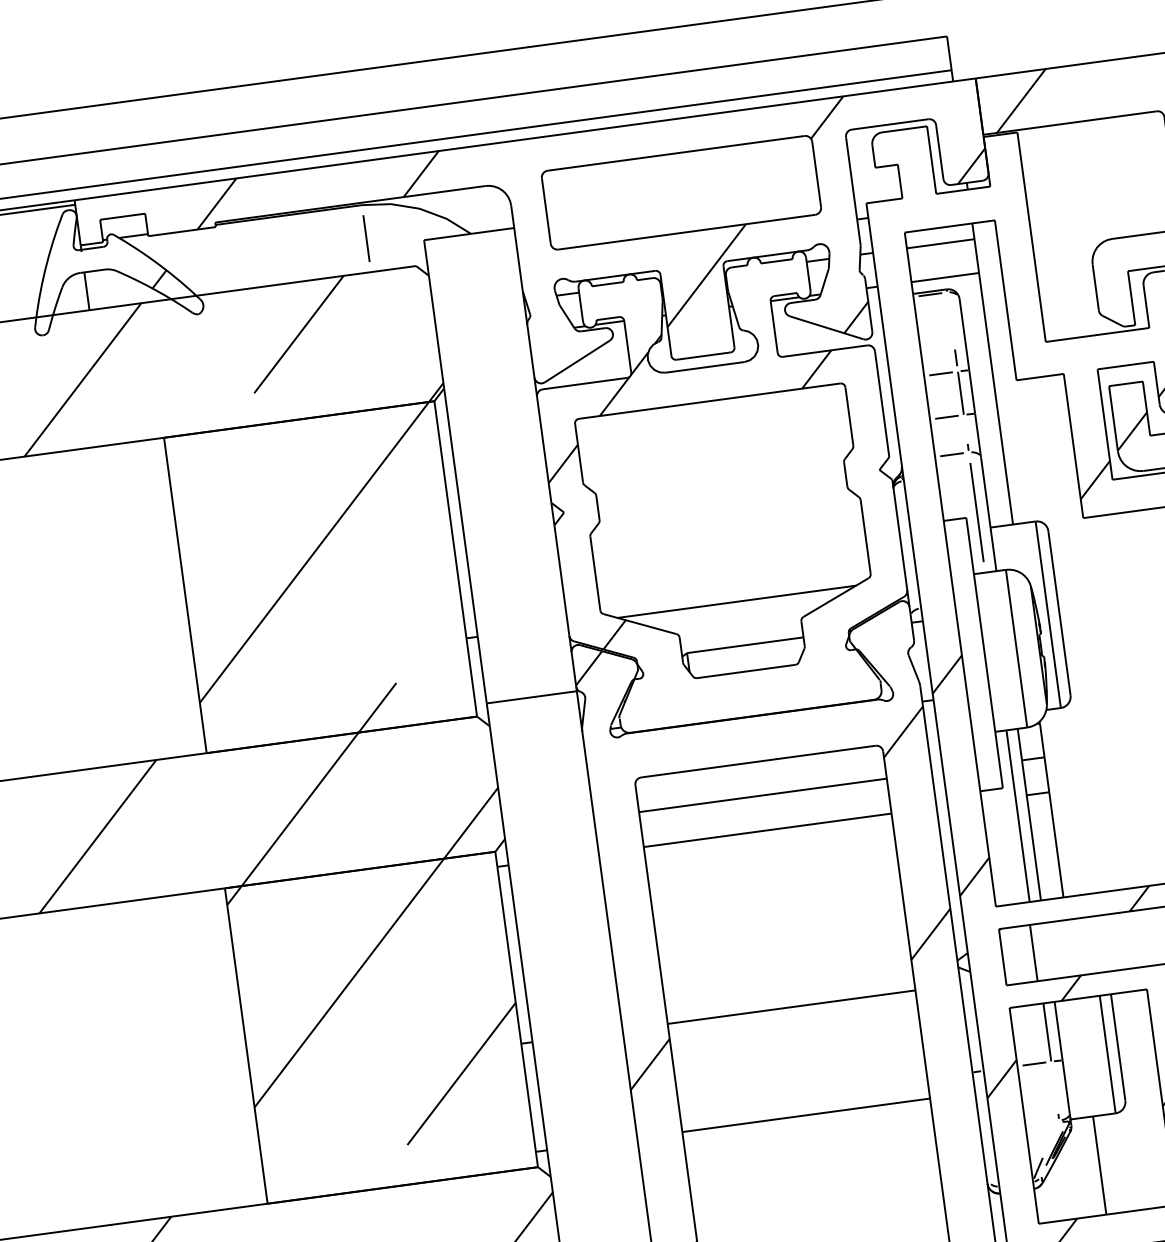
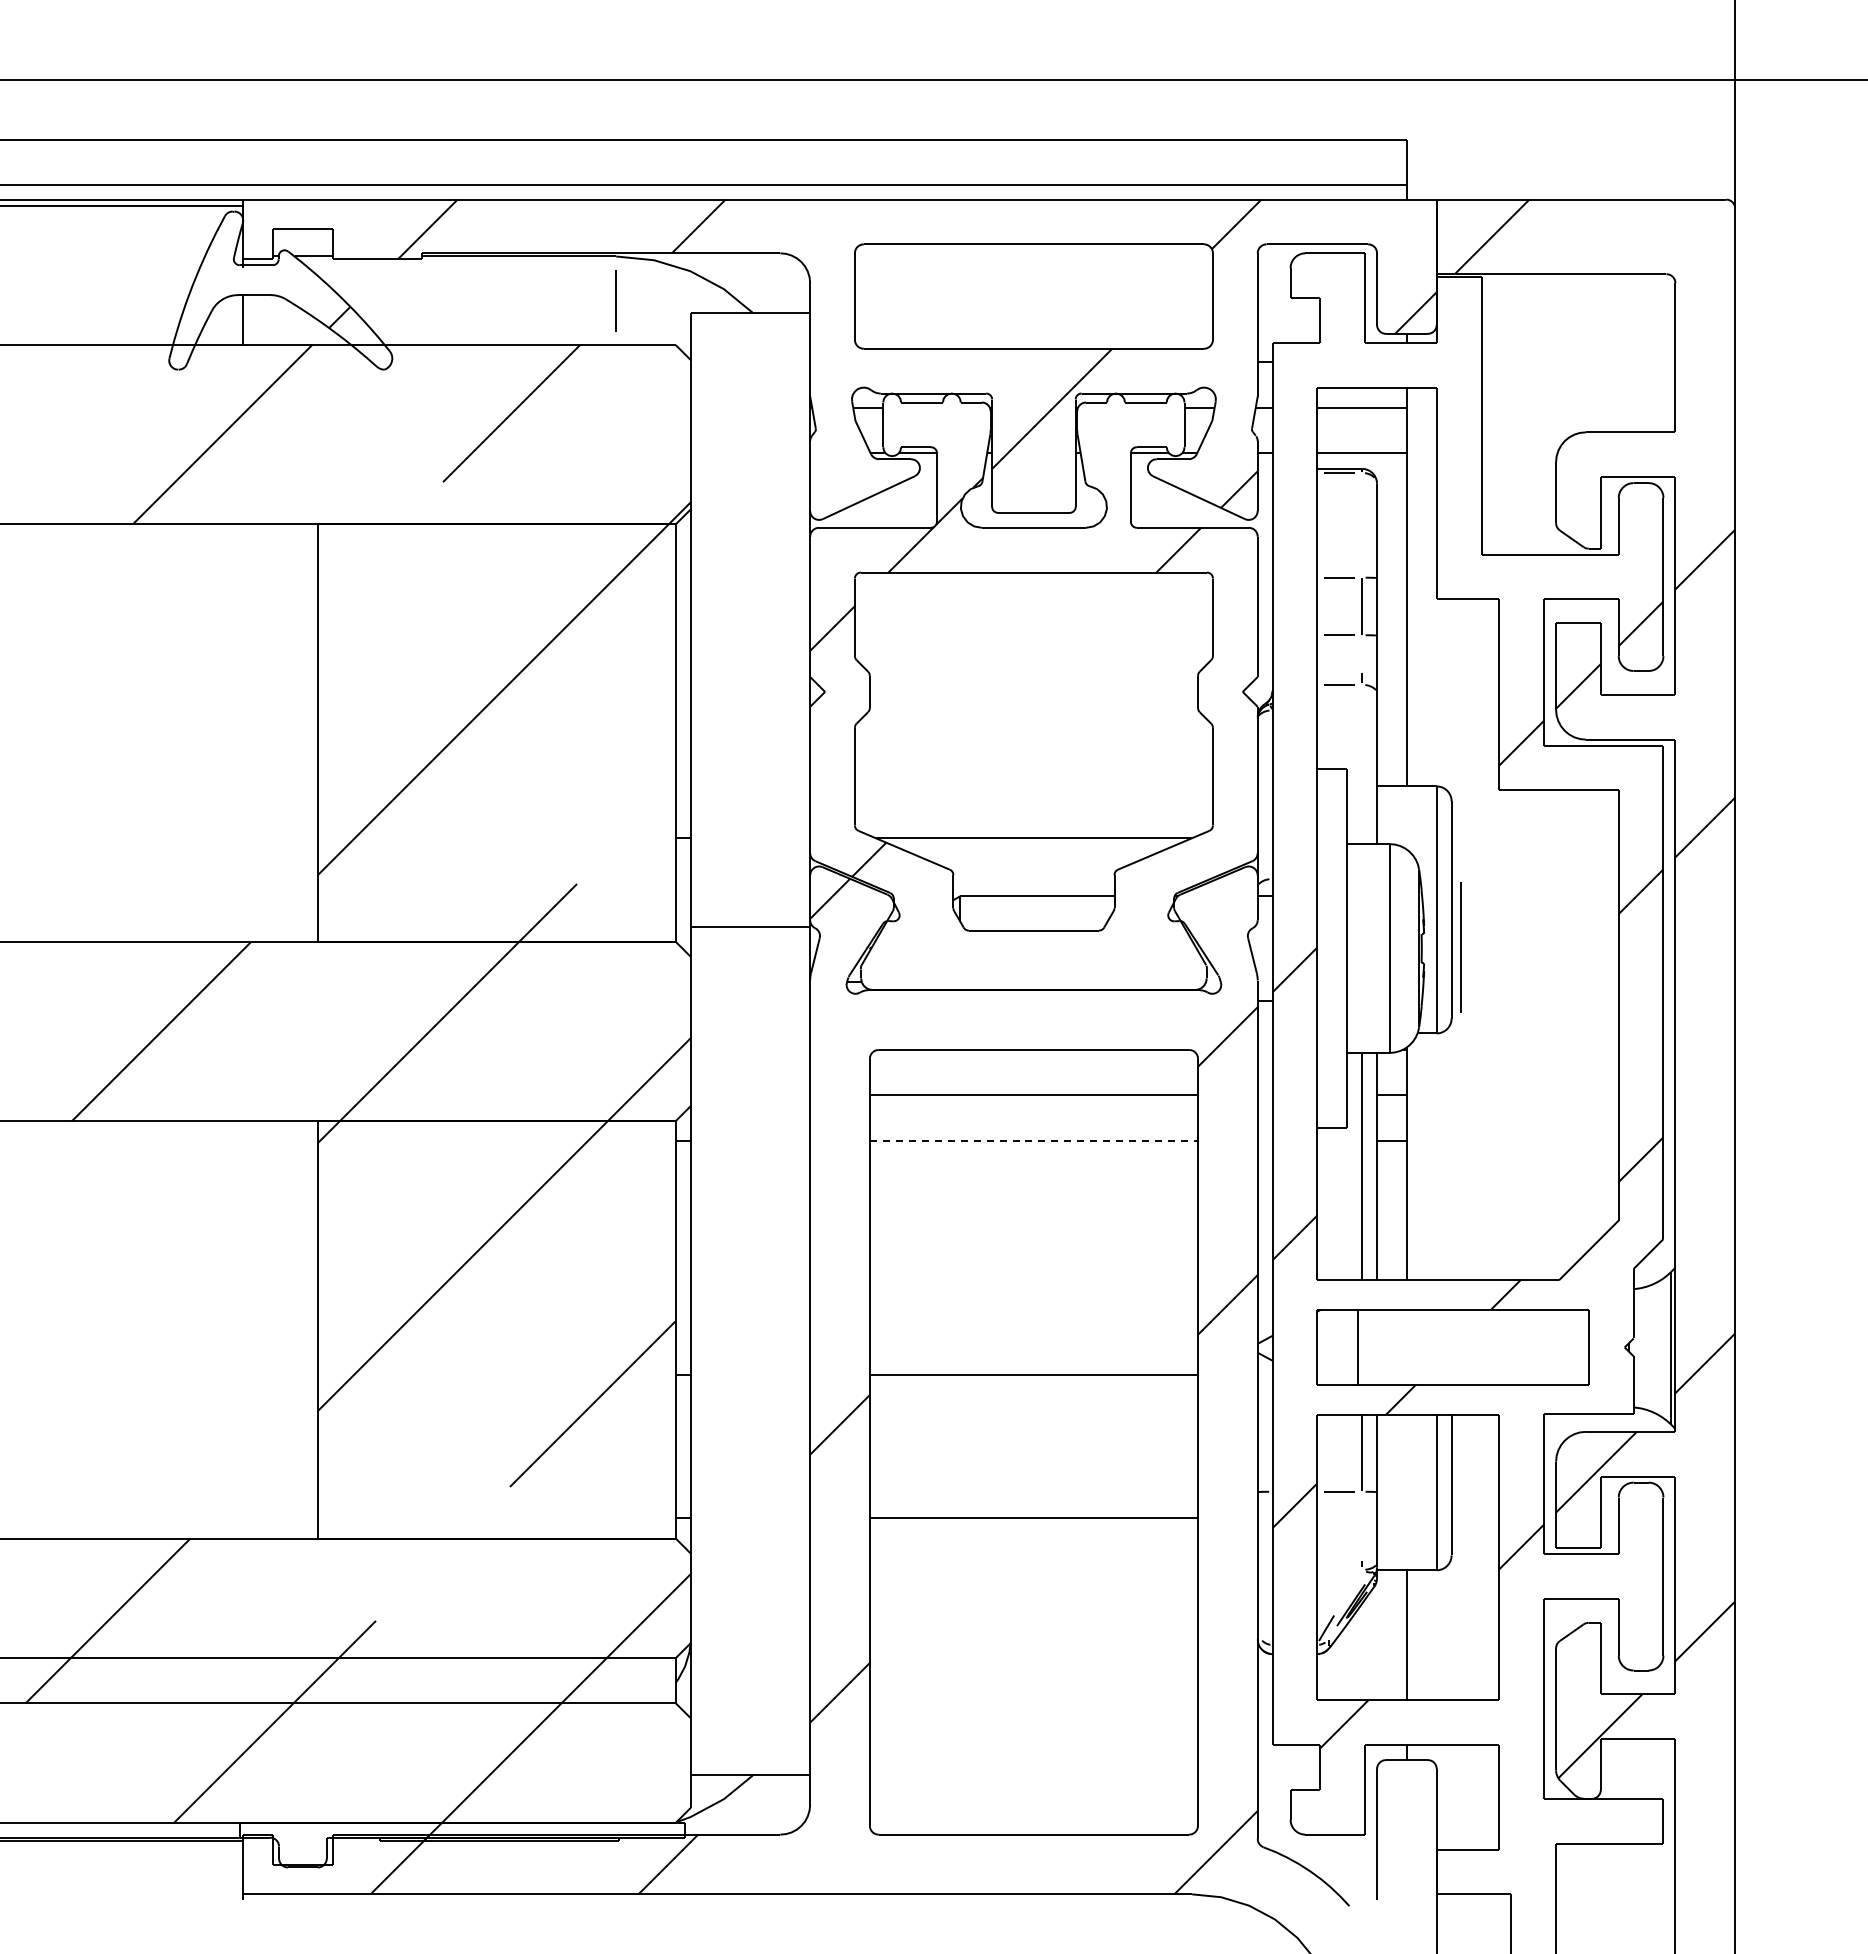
line: (955, 357) -> (1361, 559), removed
line: (976, 512) -> (1460, 947), moved
line: (768, 829) -> (1034, 1140), solid -> dashed

